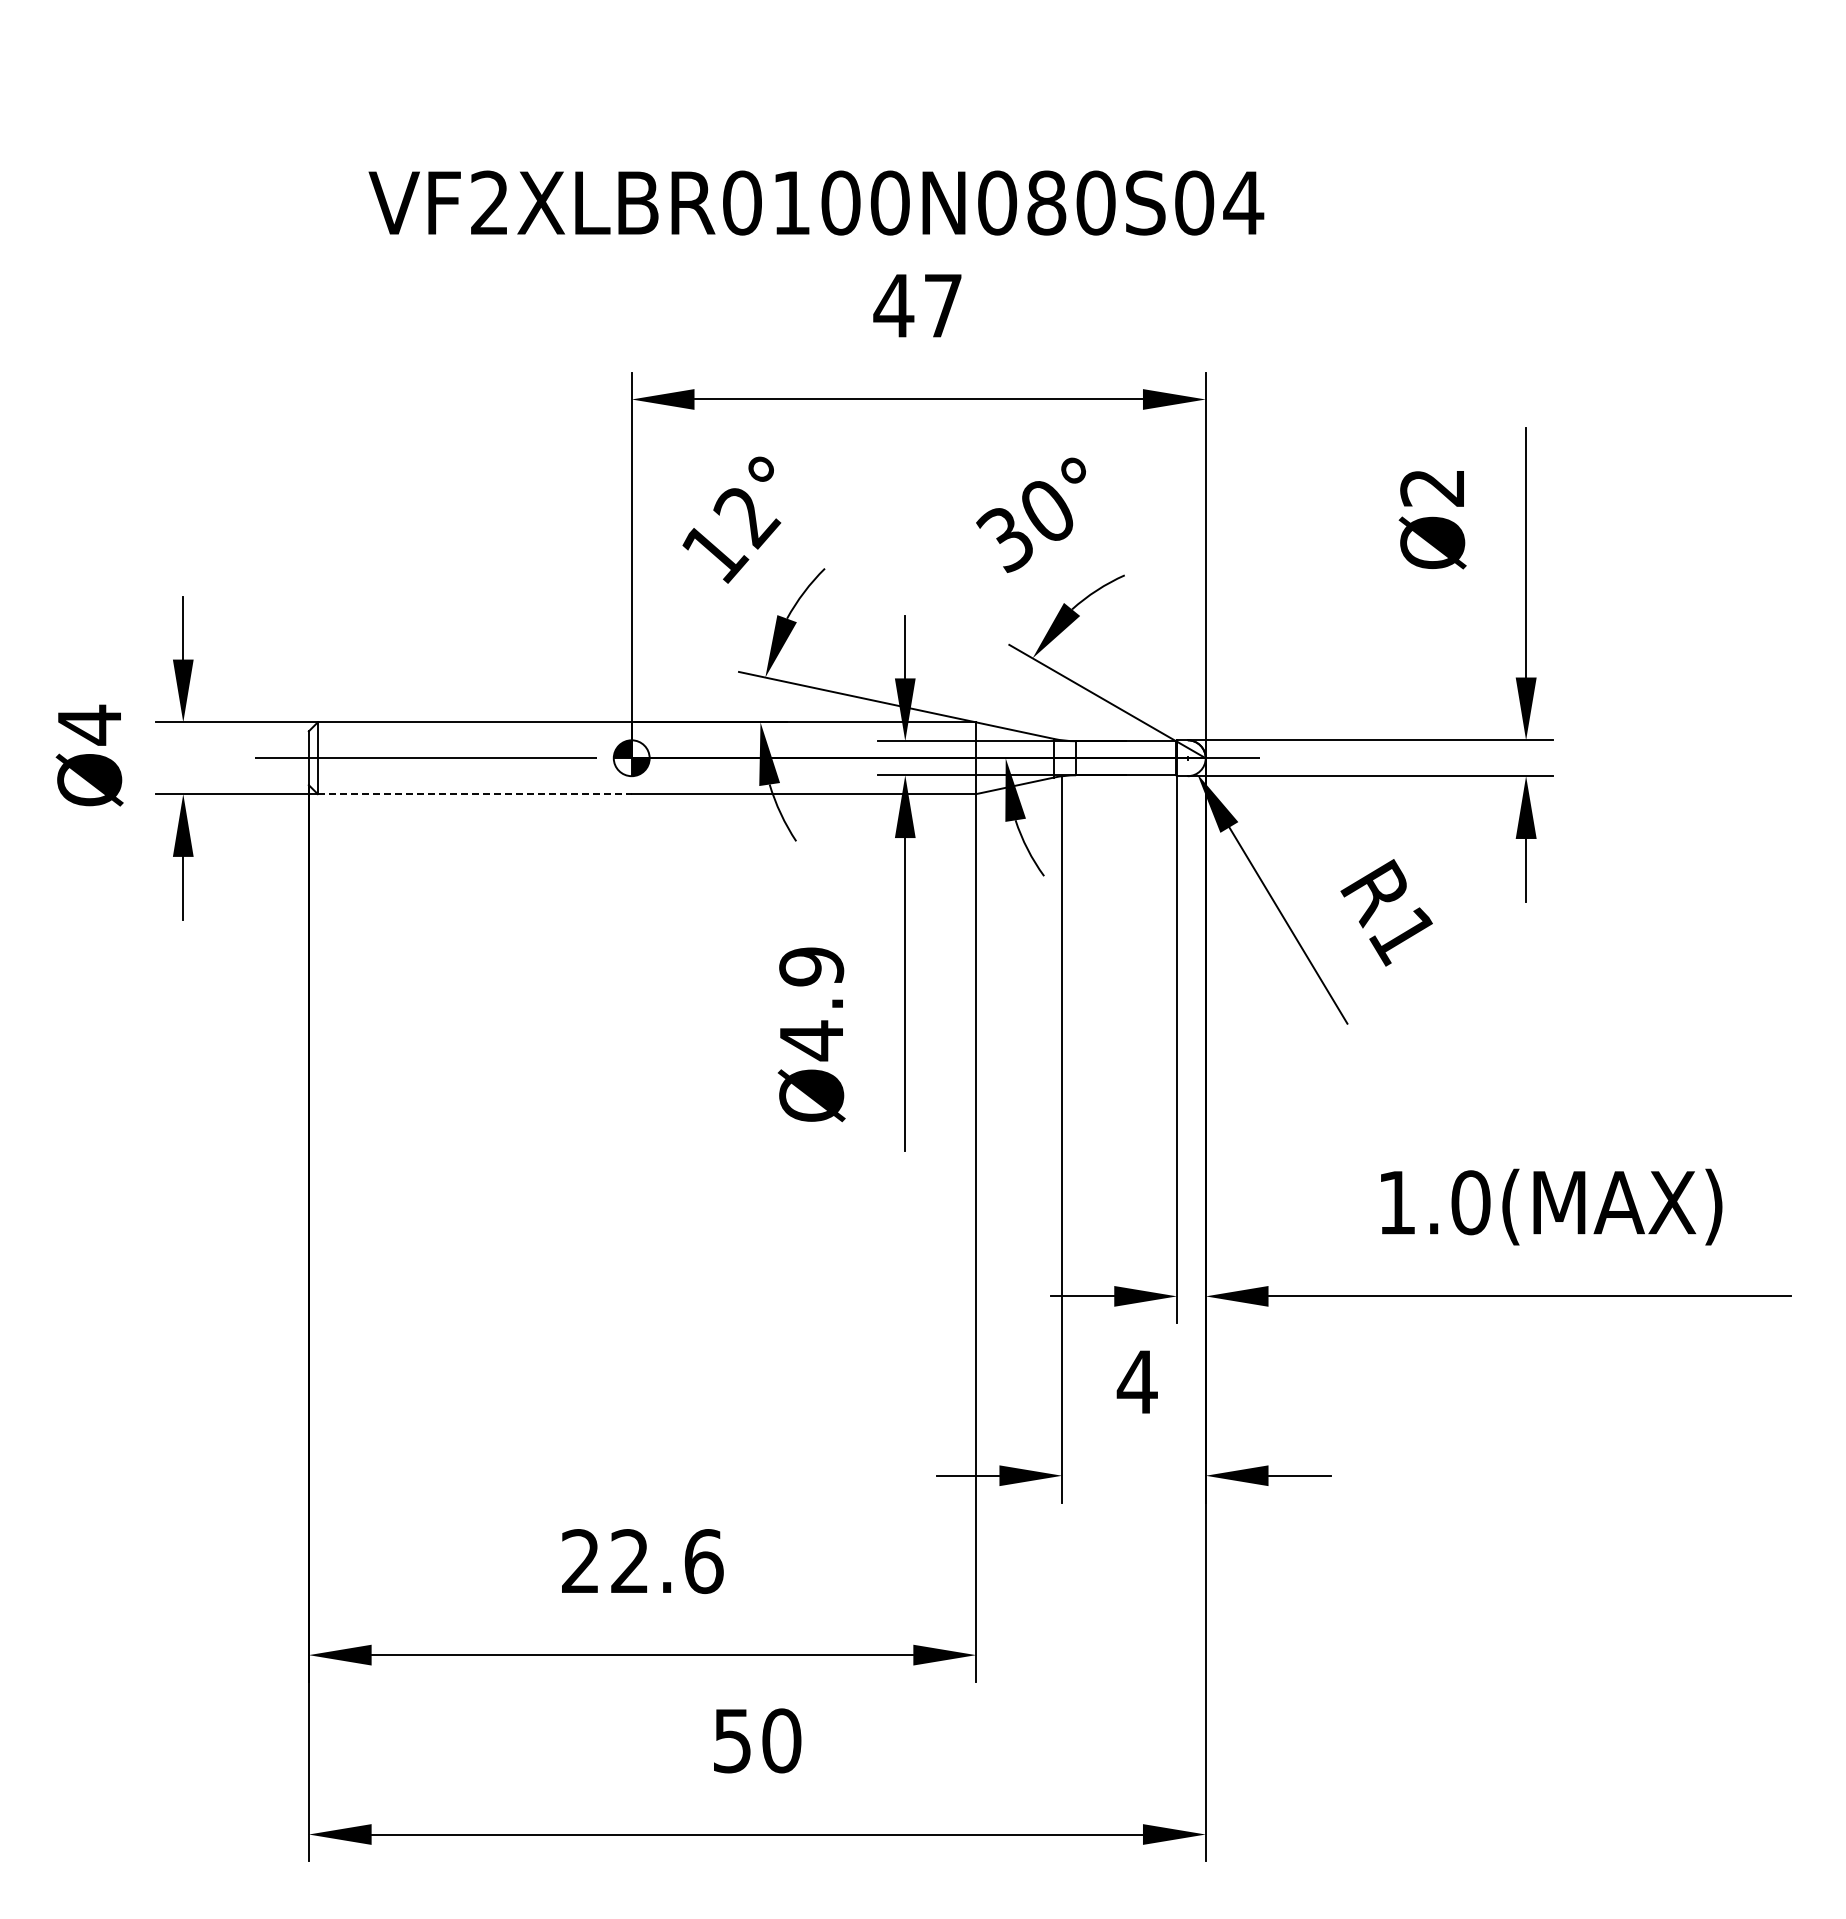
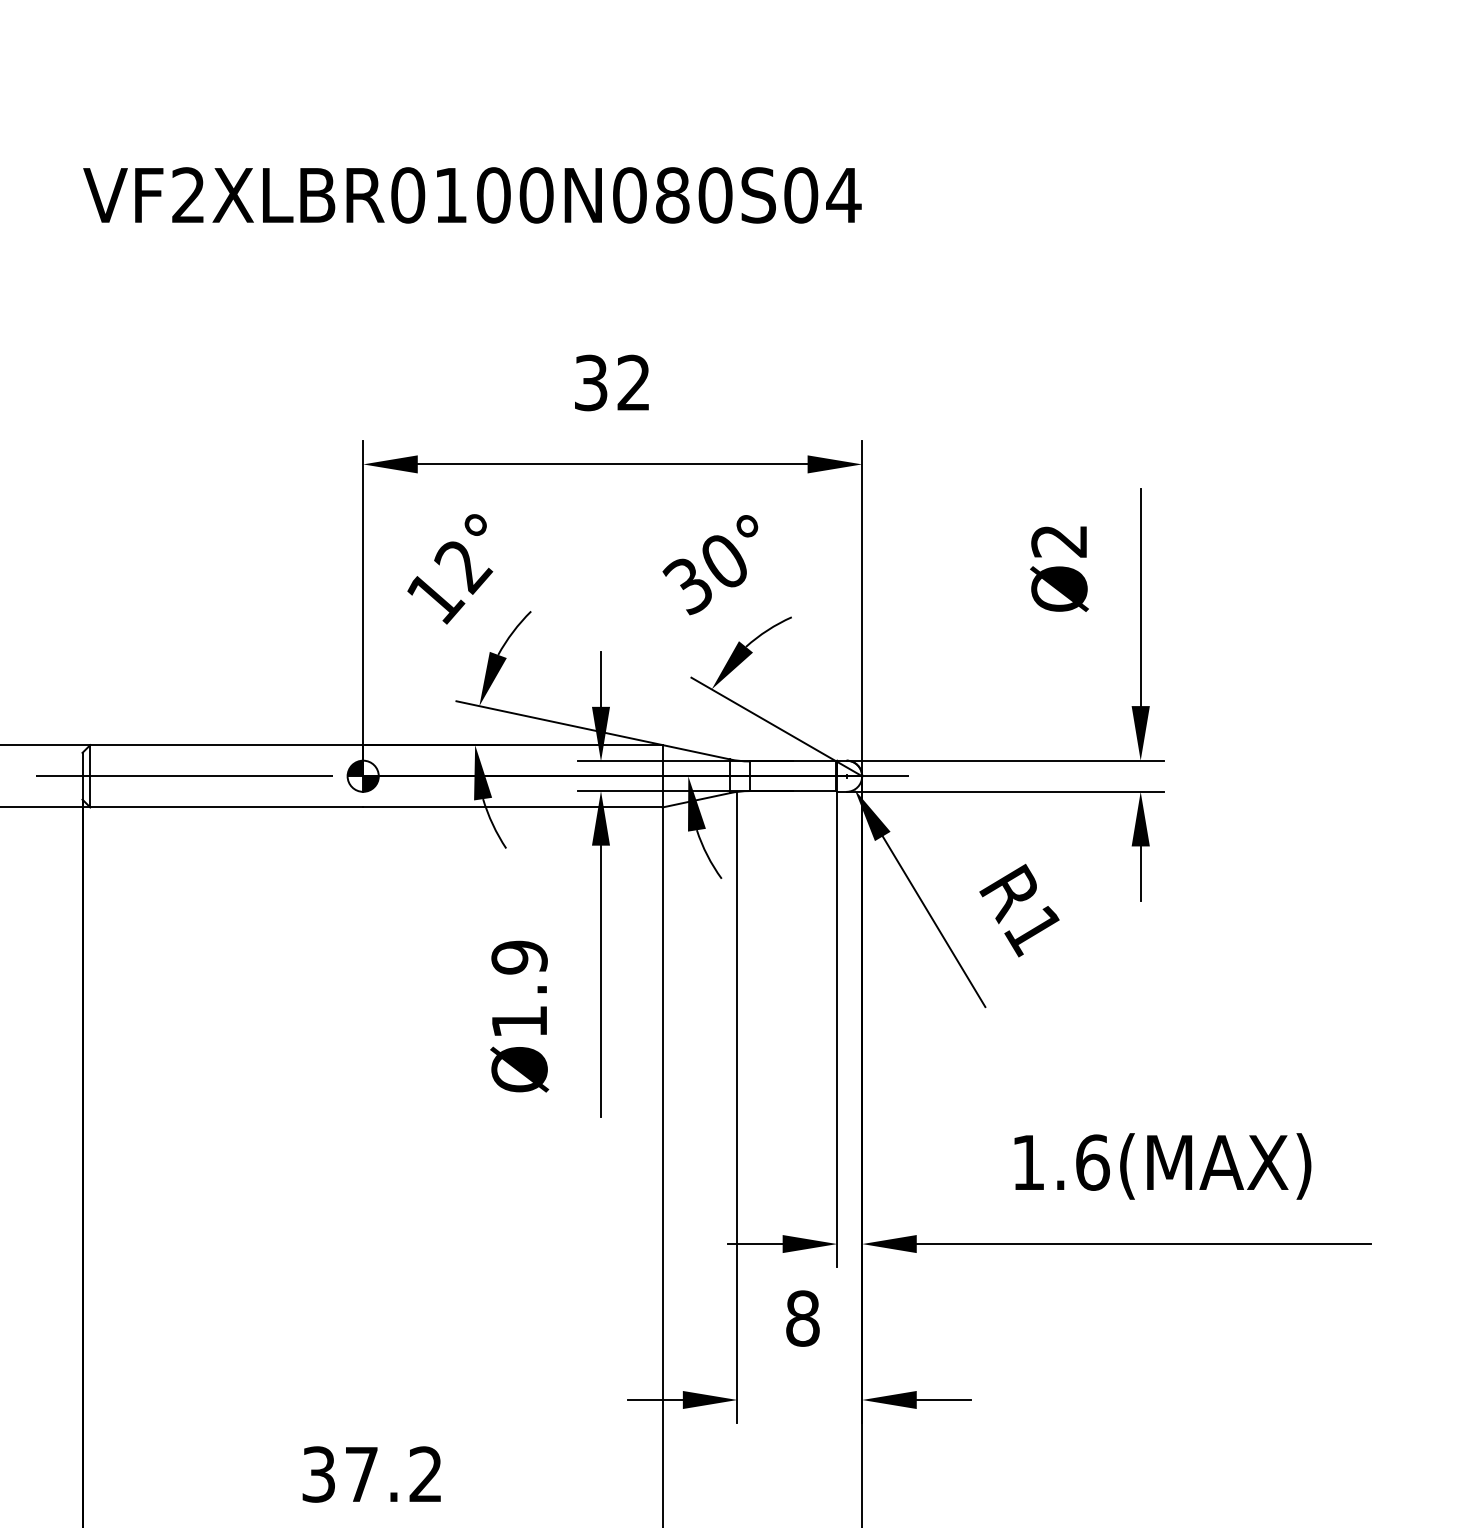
text: (816, 202) -> (472, 194), moved
text: (917, 305) -> (611, 382), 47 -> 32
line: (474, 794) -> (226, 807), dashed -> solid
text: (811, 1040) -> (519, 1021), Ø4.9 -> Ø1.9
text: (1470, 1202) -> (1092, 1162), 1.0(MAX) -> 1.6(MAX)
text: (1136, 1381) -> (802, 1318), 4 -> 8
text: (642, 1561) -> (372, 1474), 22.6 -> 37.2

